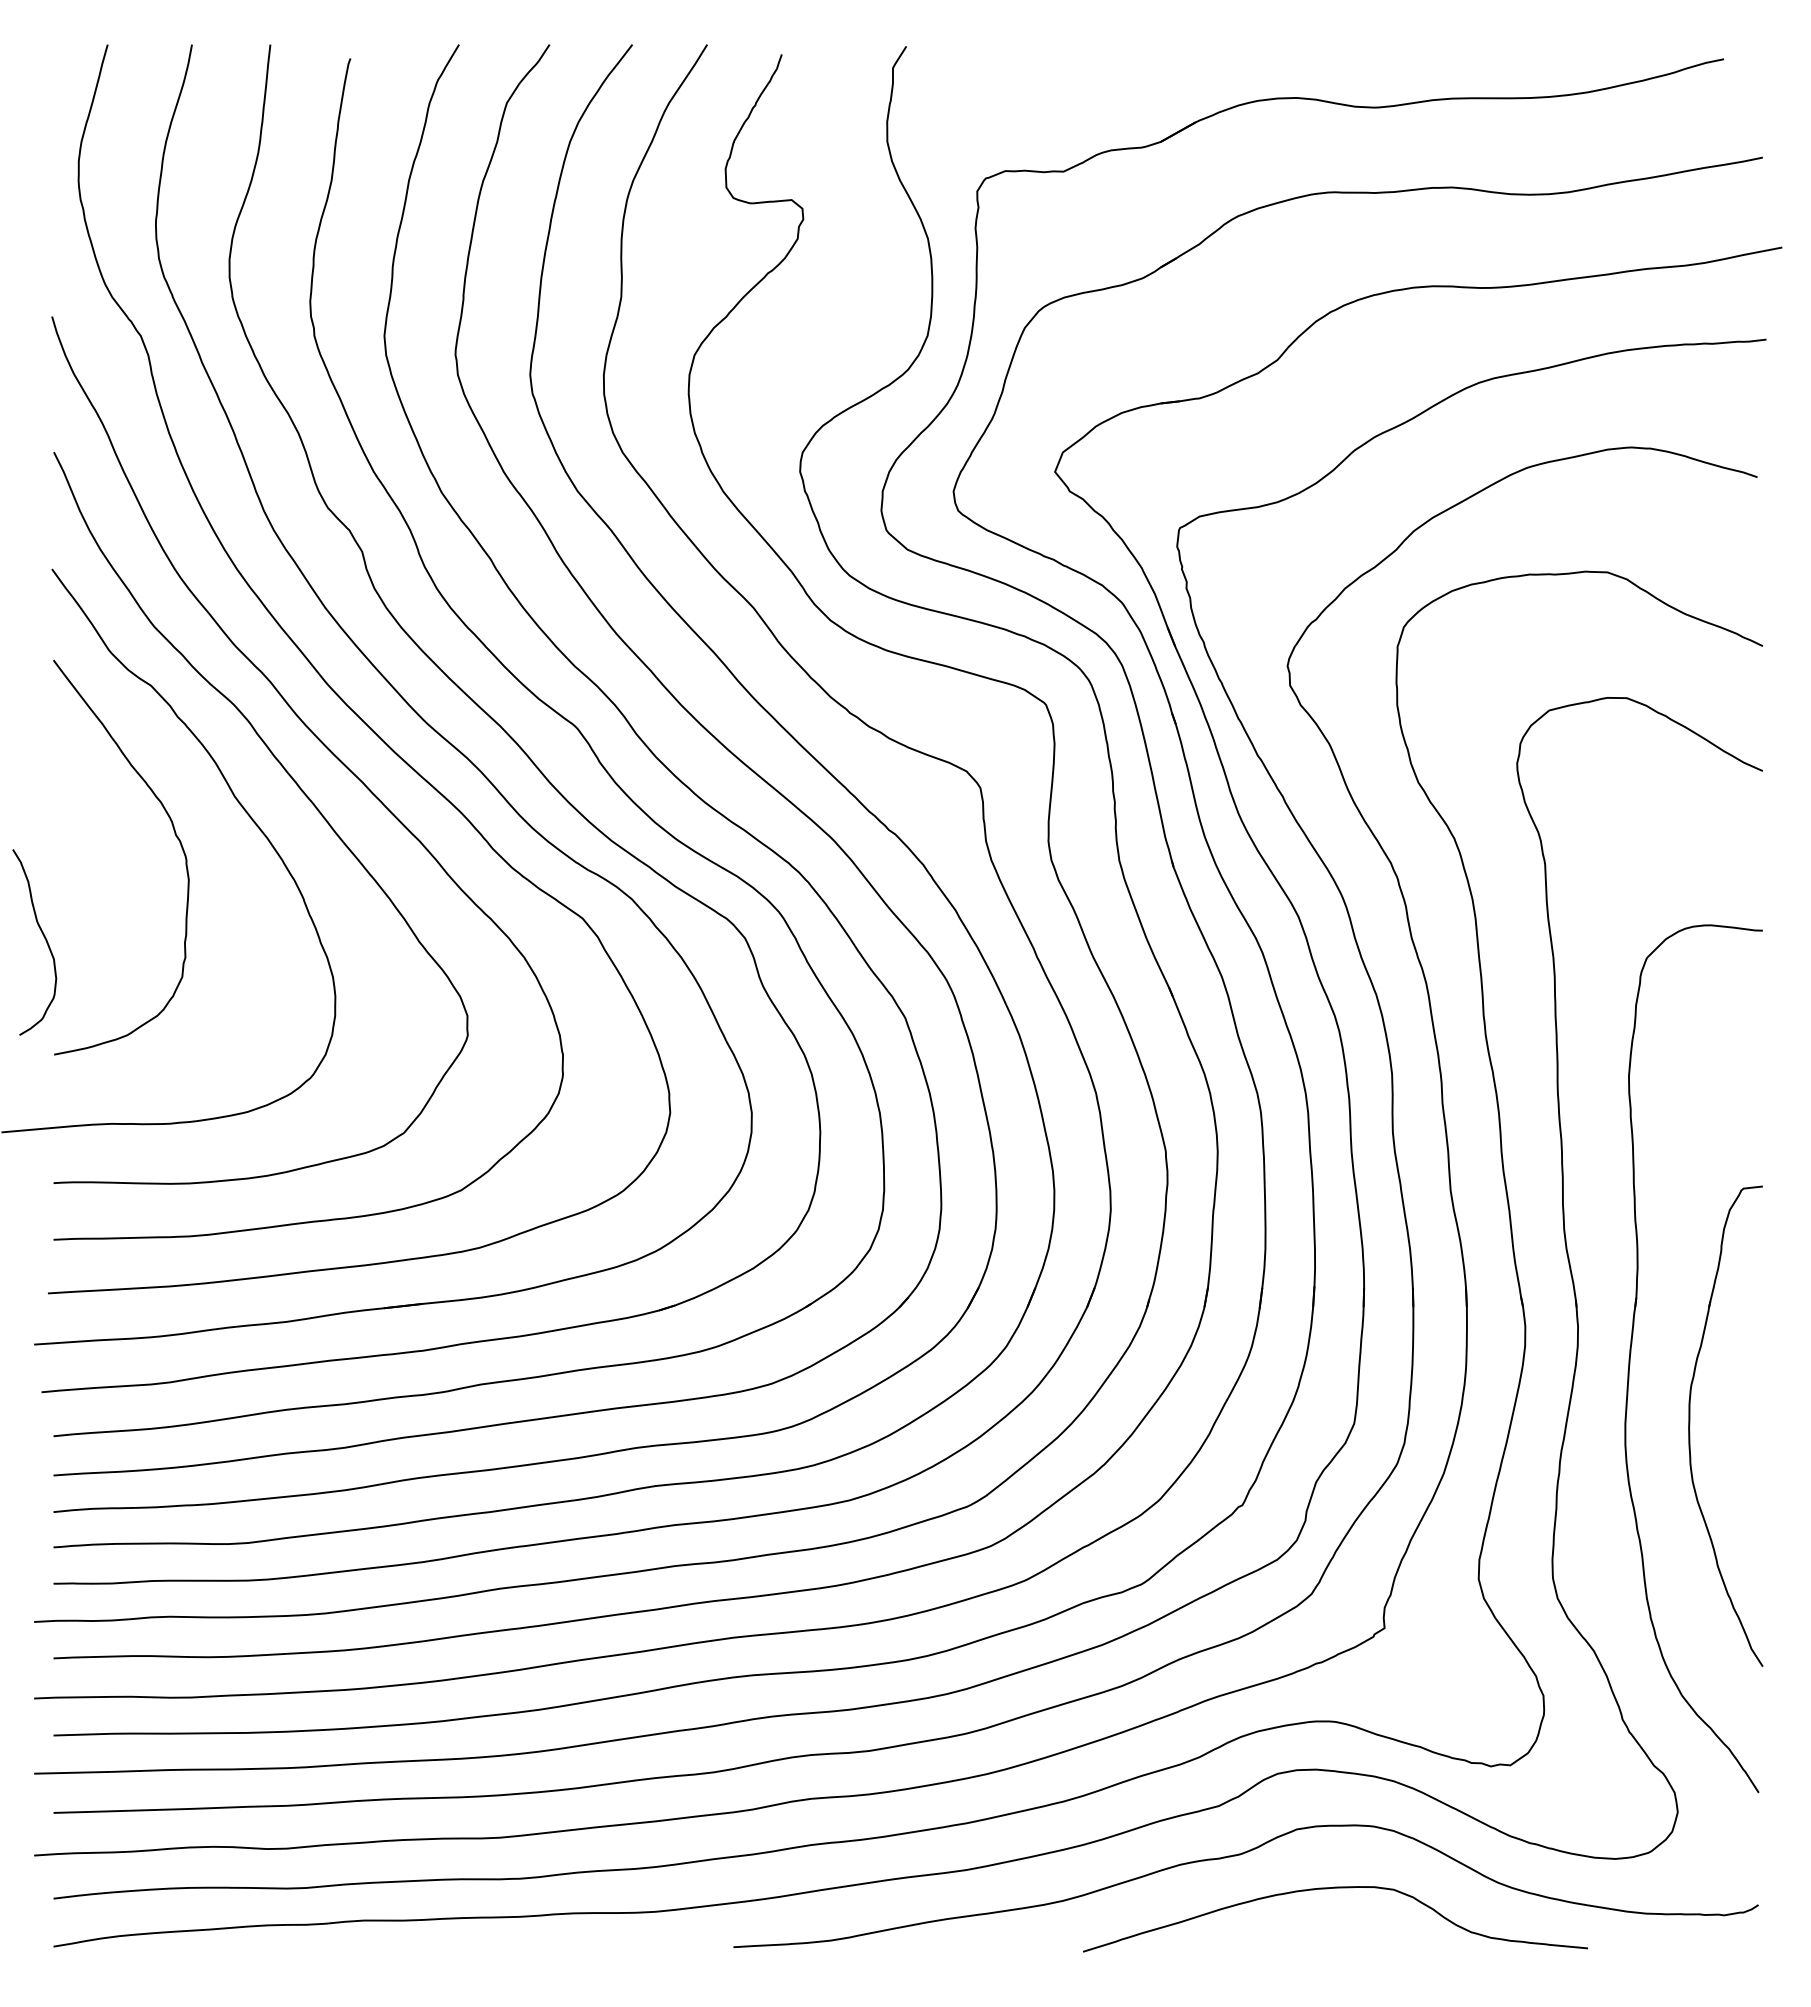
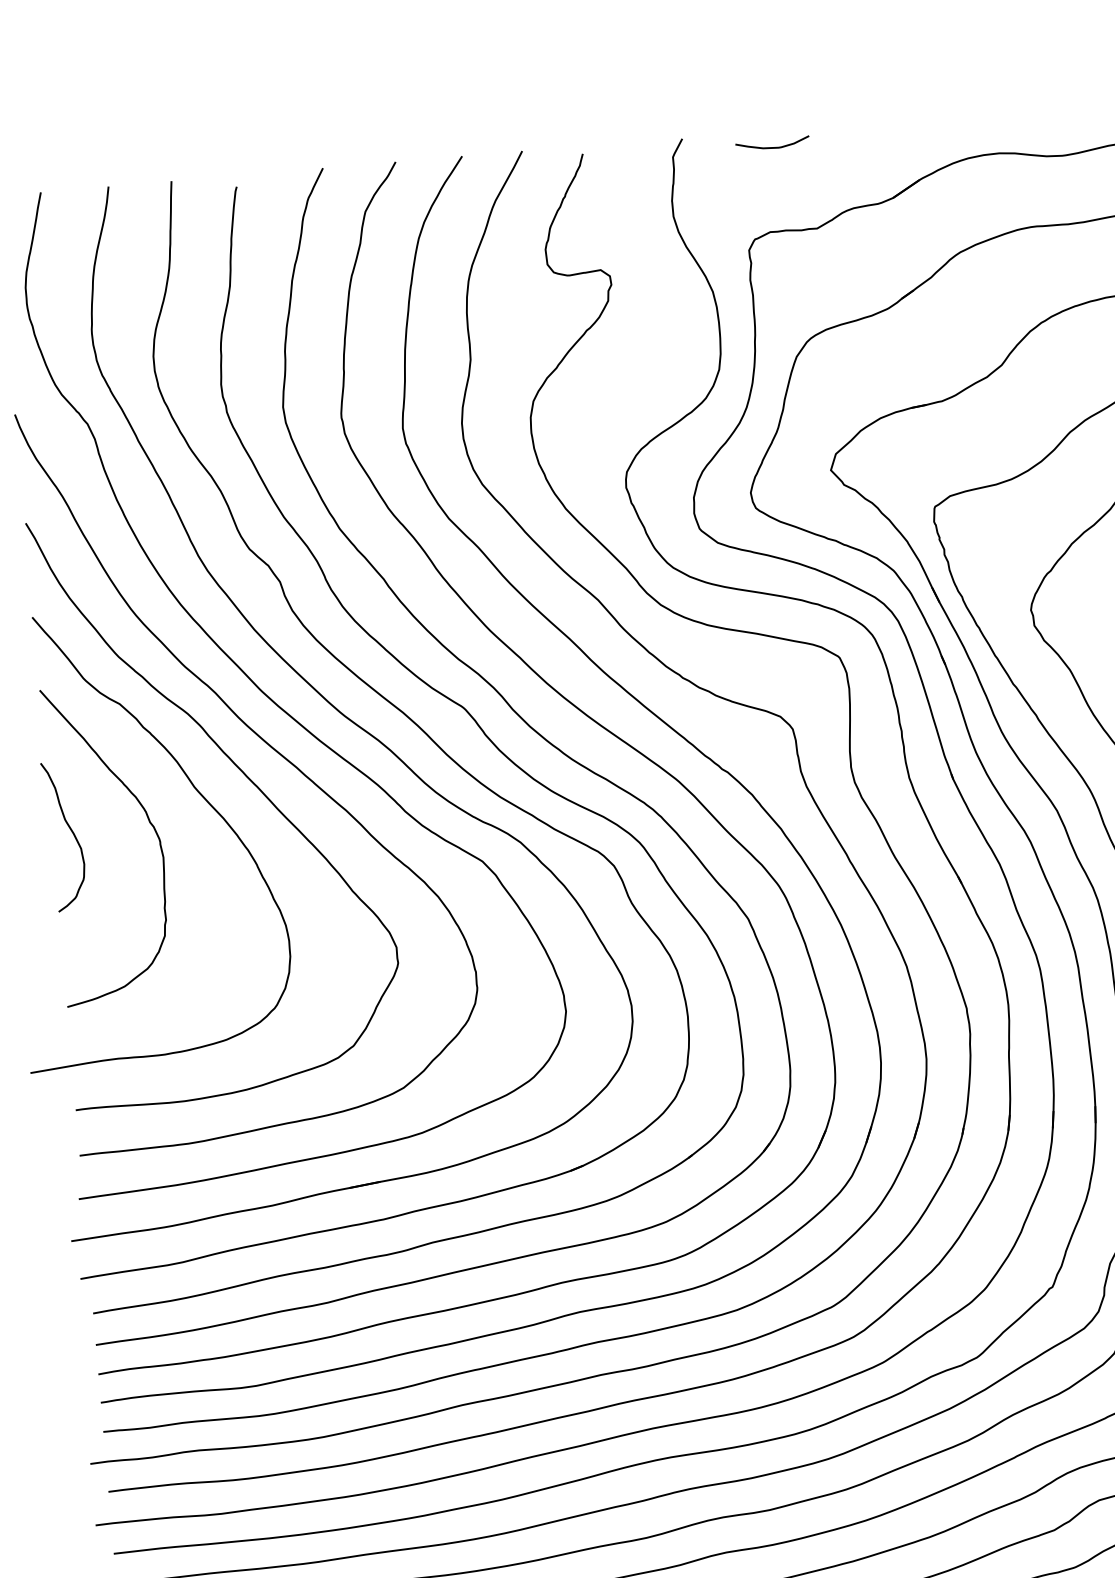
curve: (1017, 66) -> (772, 147), added
curve: (44, 938) -> (72, 832), moved

